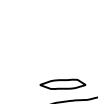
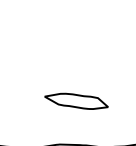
part: (62, 83) -> (76, 99), moved

